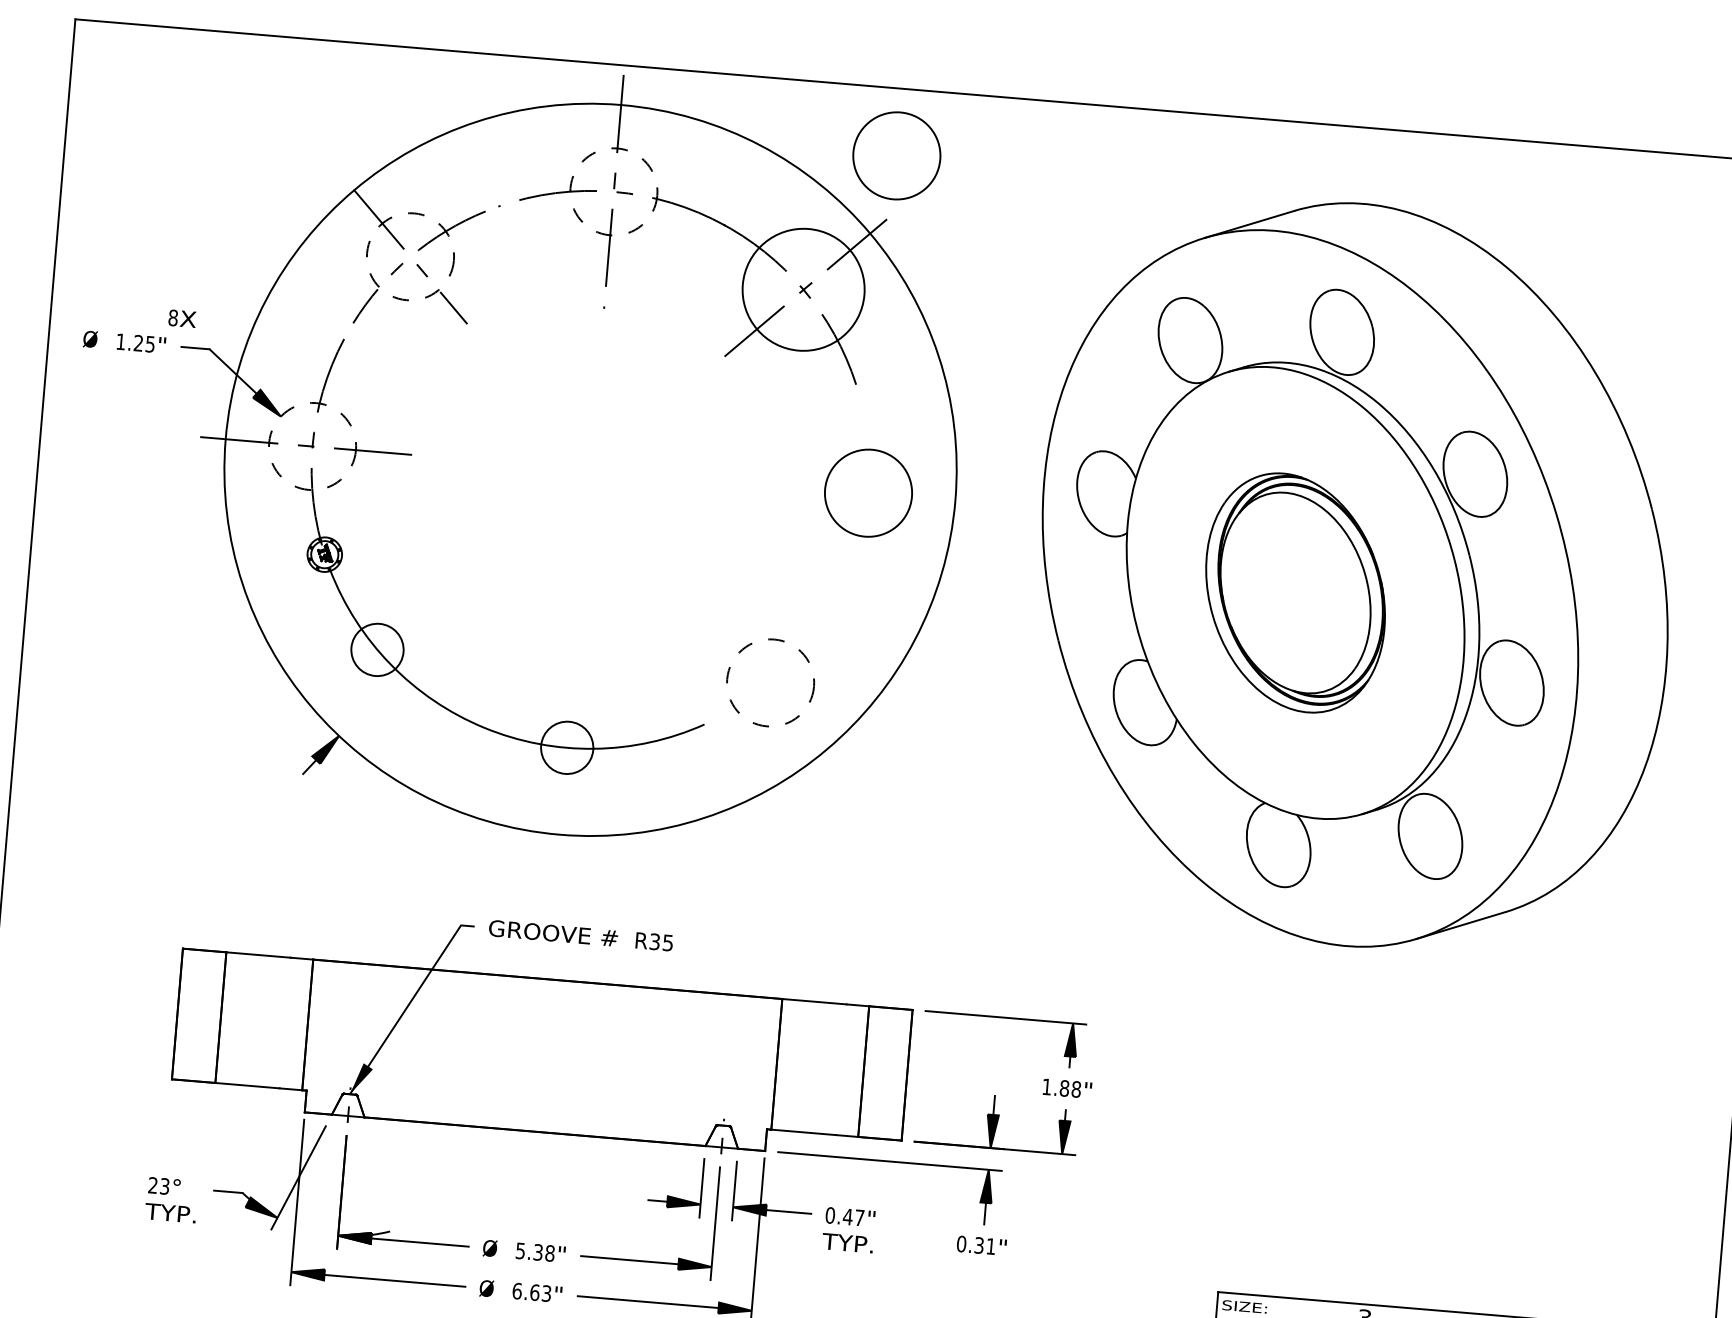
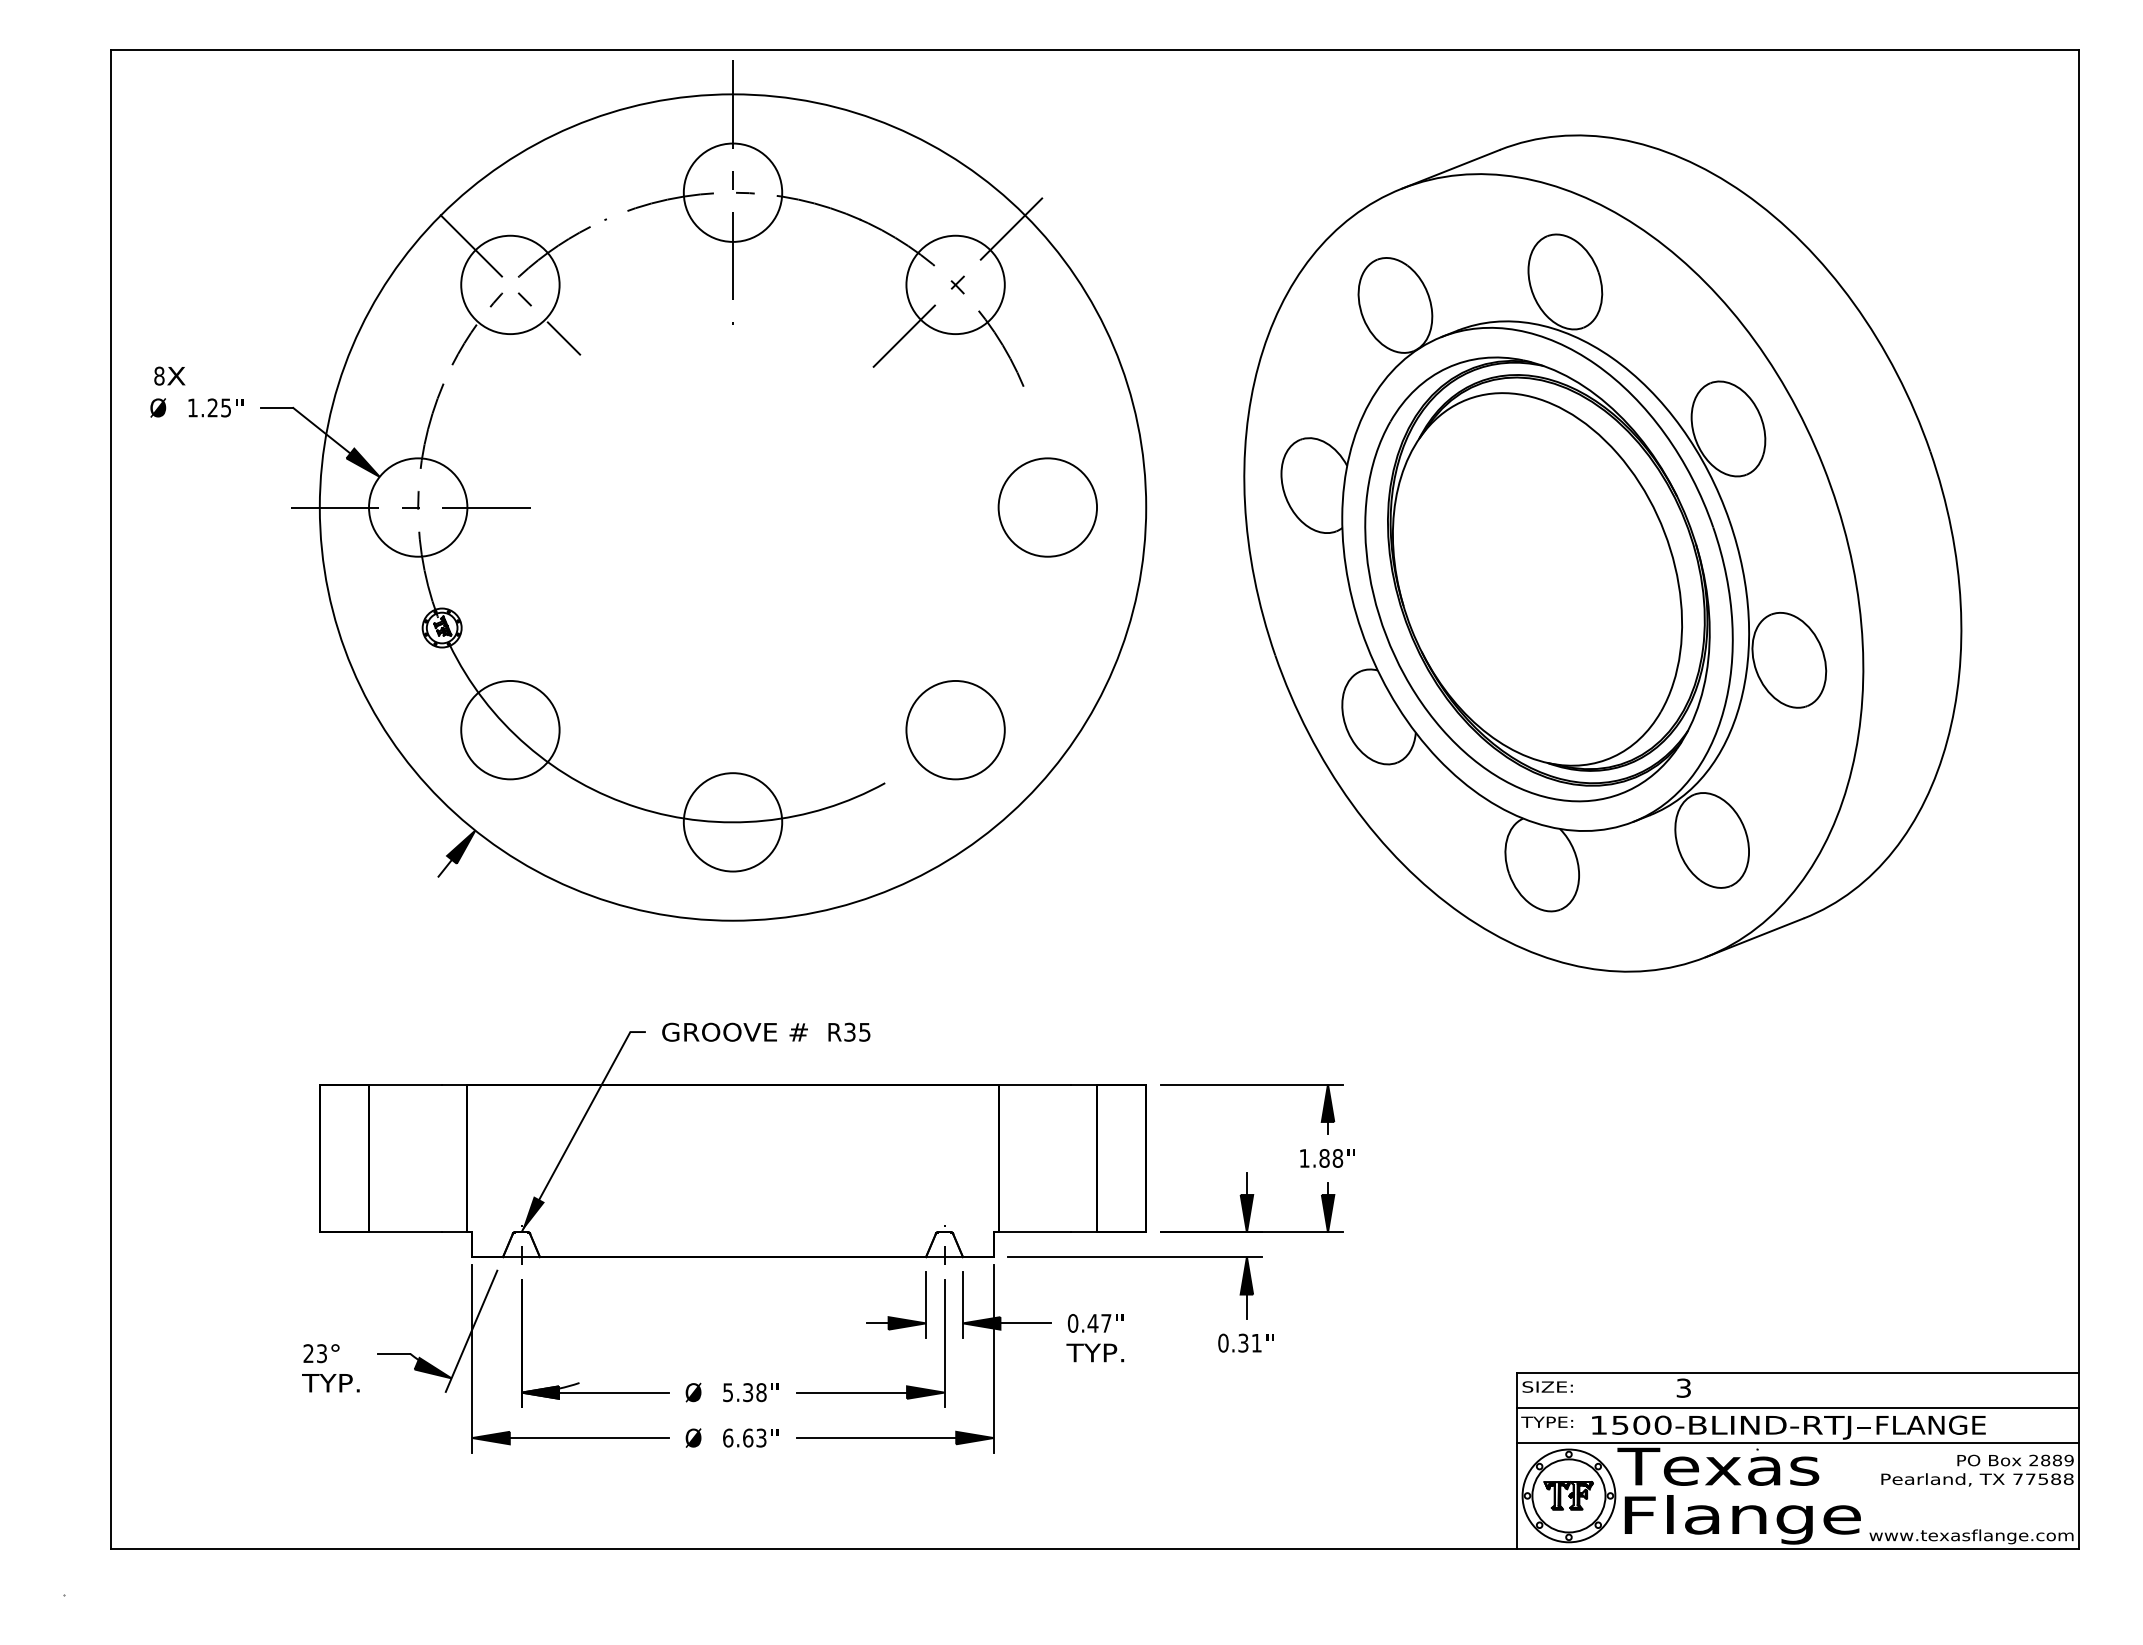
circle: (896, 155) -> (1047, 125), removed
circle: (613, 191) -> (732, 192), dashed -> solid
circle: (410, 256) -> (510, 284), dashed -> solid
circle: (803, 289) -> (955, 284), size x0.71
text: (182, 318) -> (169, 375), moved
circle: (312, 446) -> (418, 507), dashed -> solid
part: (1295, 593) -> (1537, 579), size x1.67
circle: (377, 649) -> (510, 729), size x1.67
circle: (770, 682) -> (955, 729), dashed -> solid
circle: (566, 747) -> (732, 822), size x1.67

